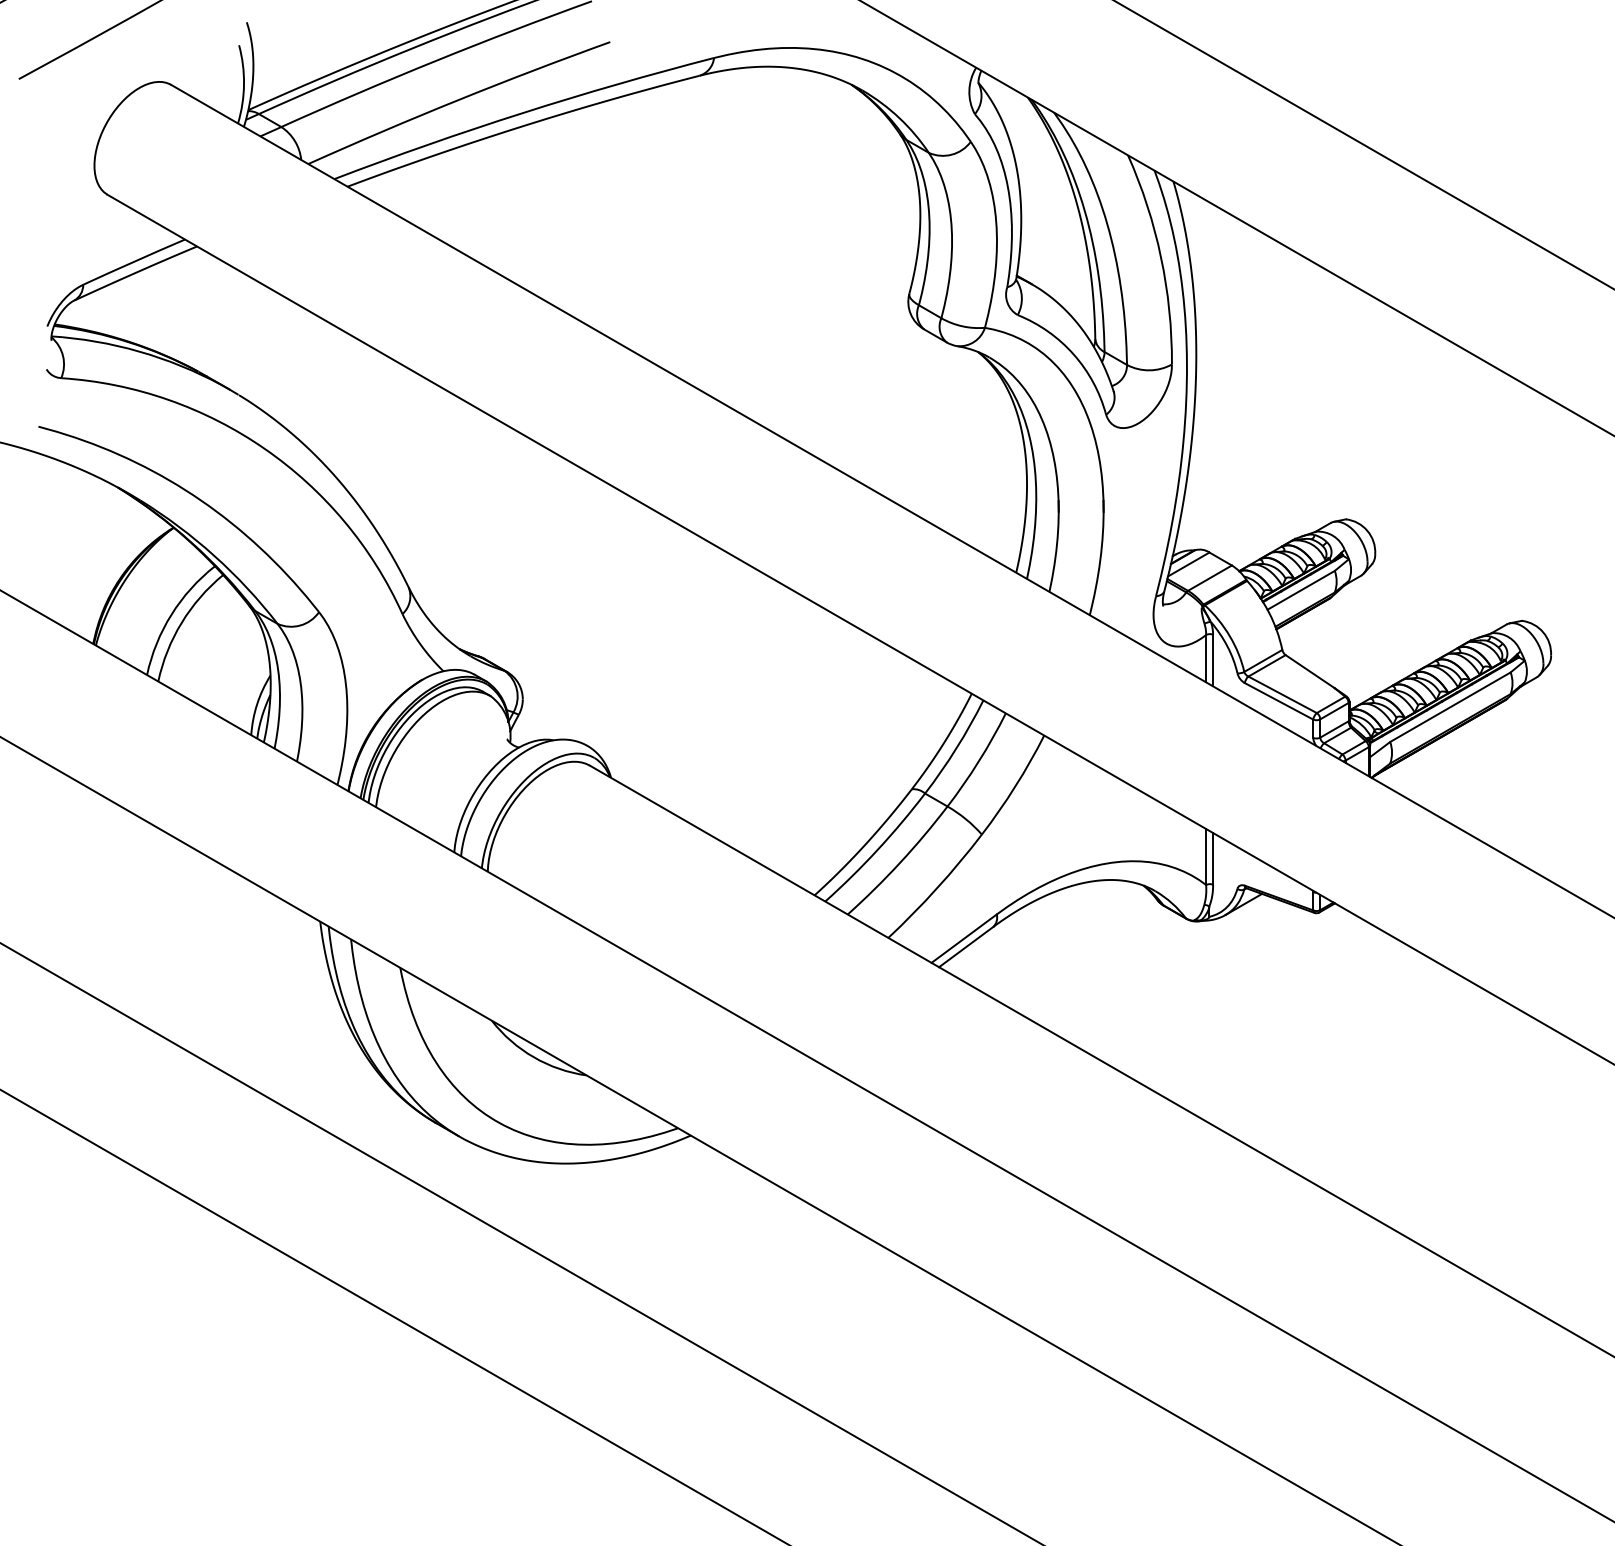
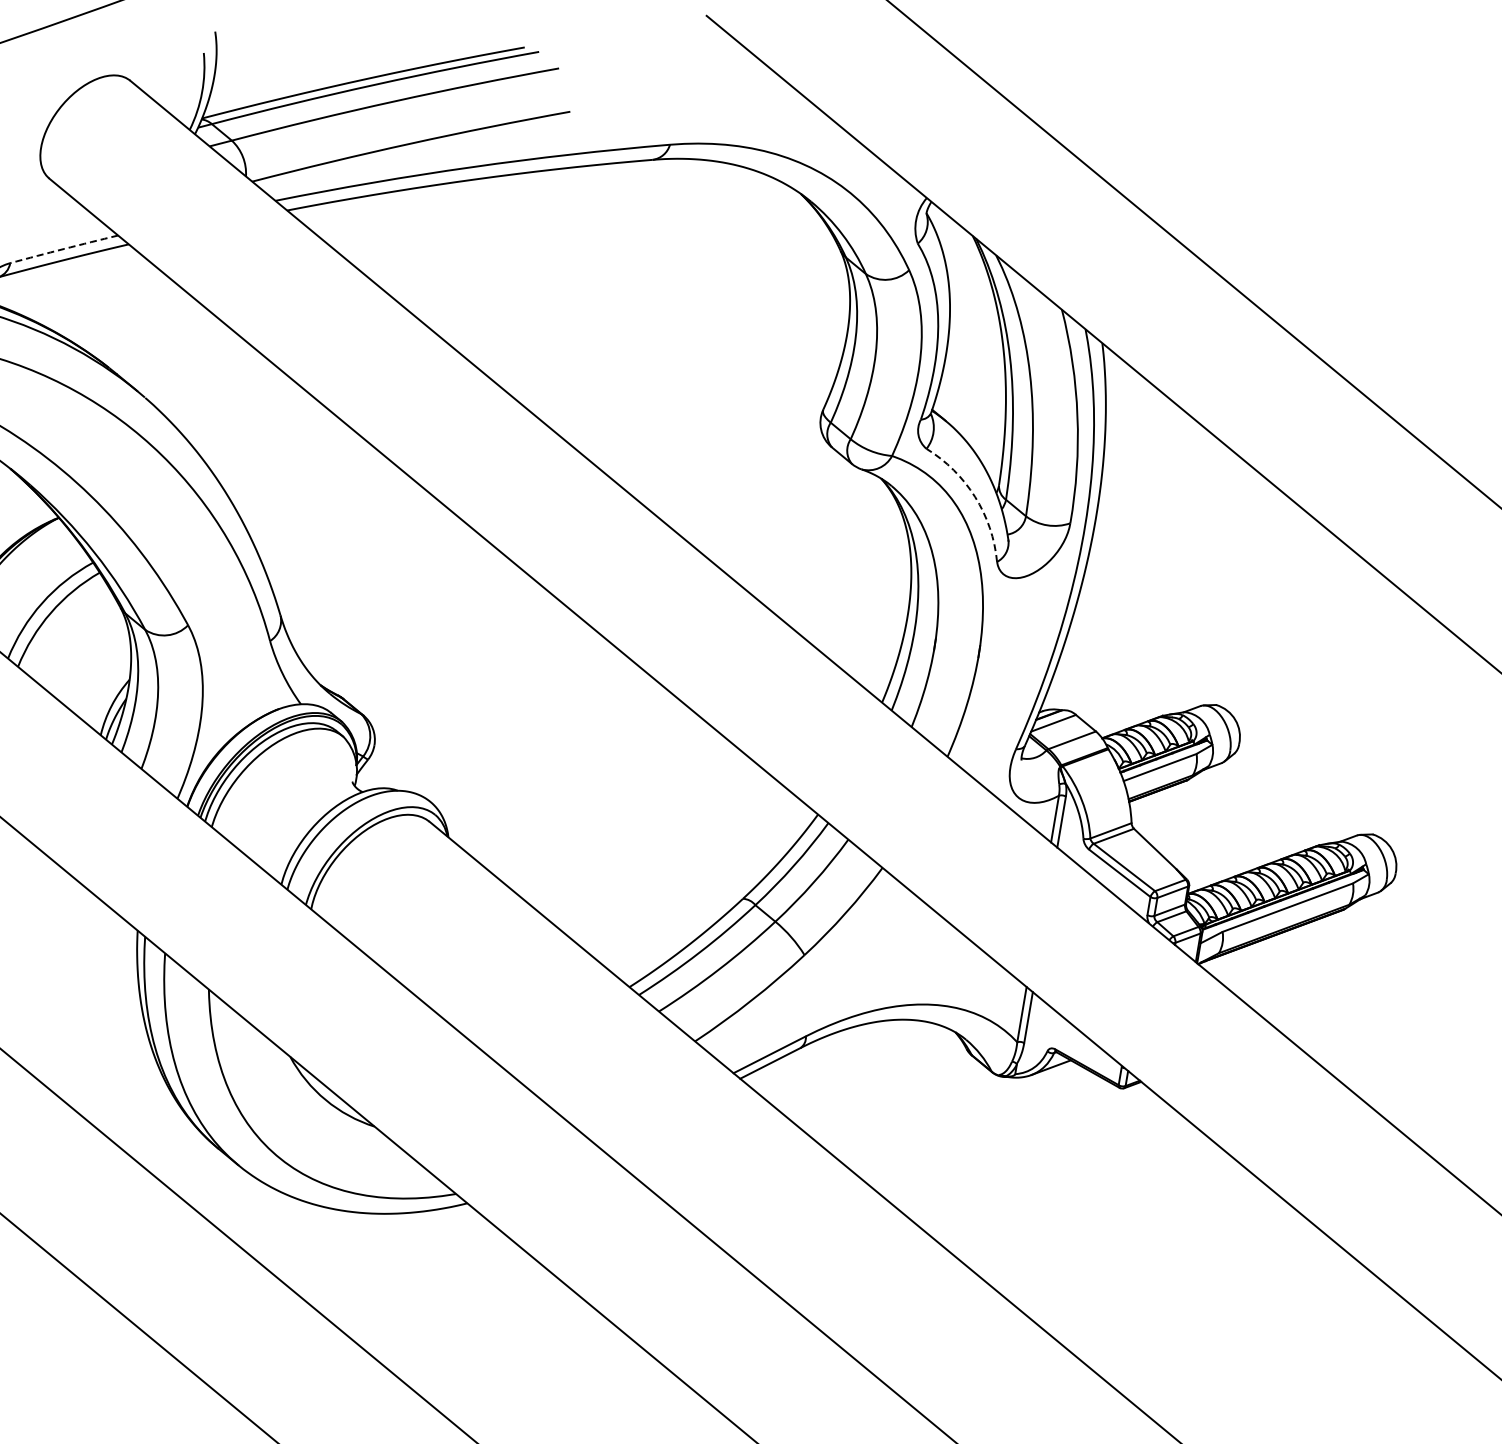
arc: (134, 261) -> (64, 248), solid -> dashed
arc: (1073, 354) -> (974, 497), solid -> dashed

